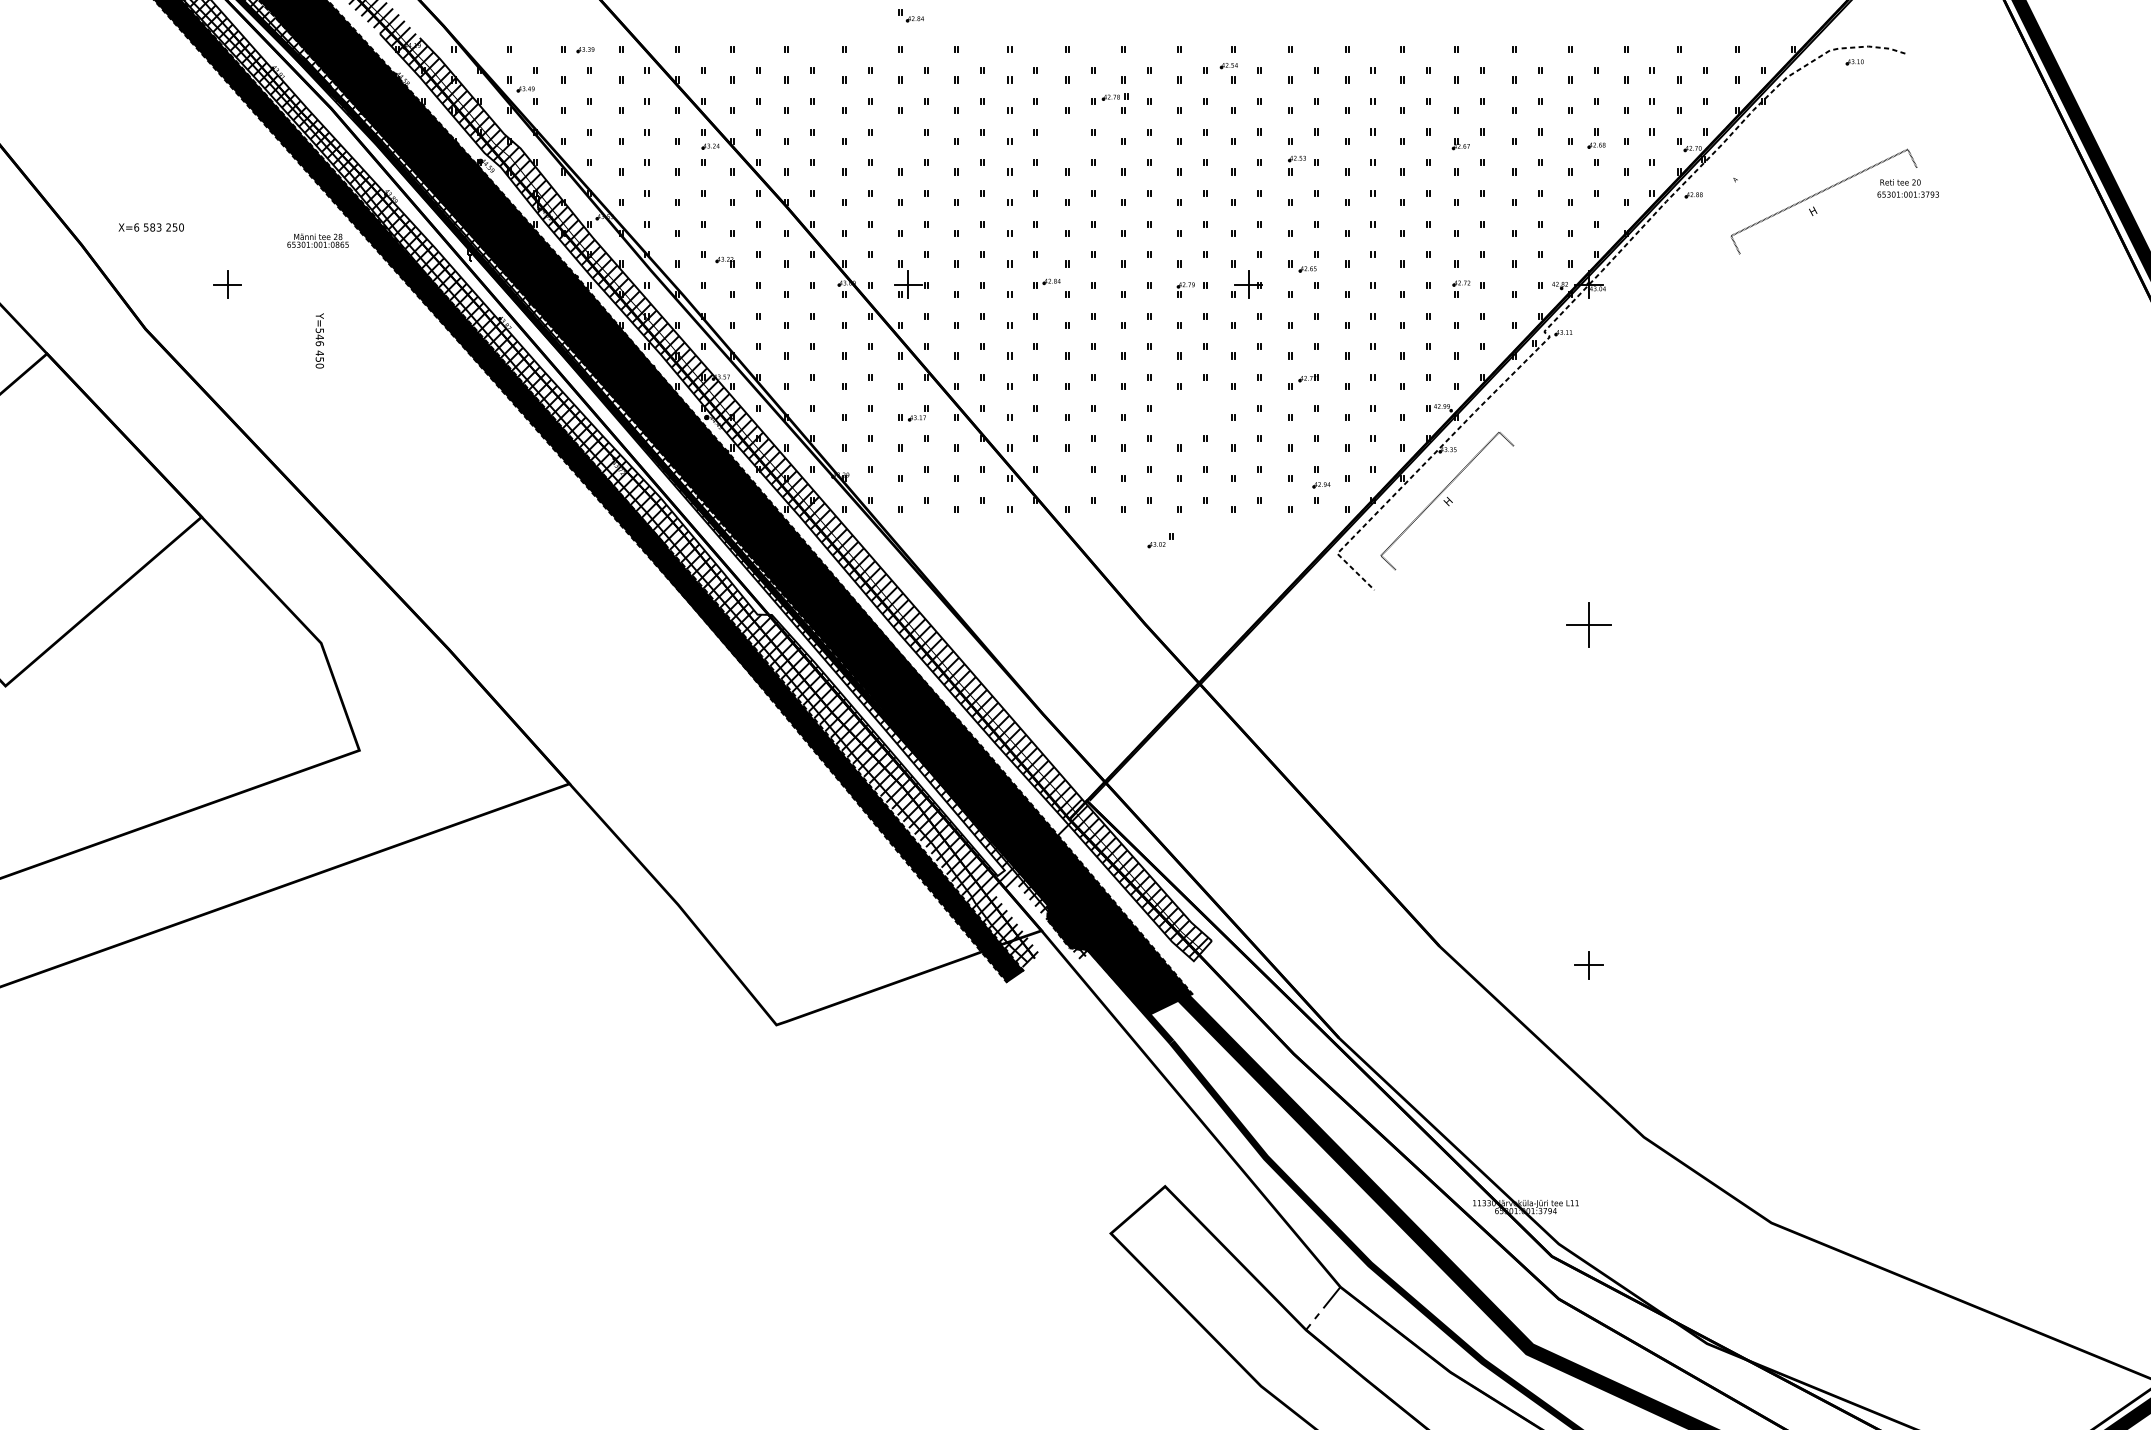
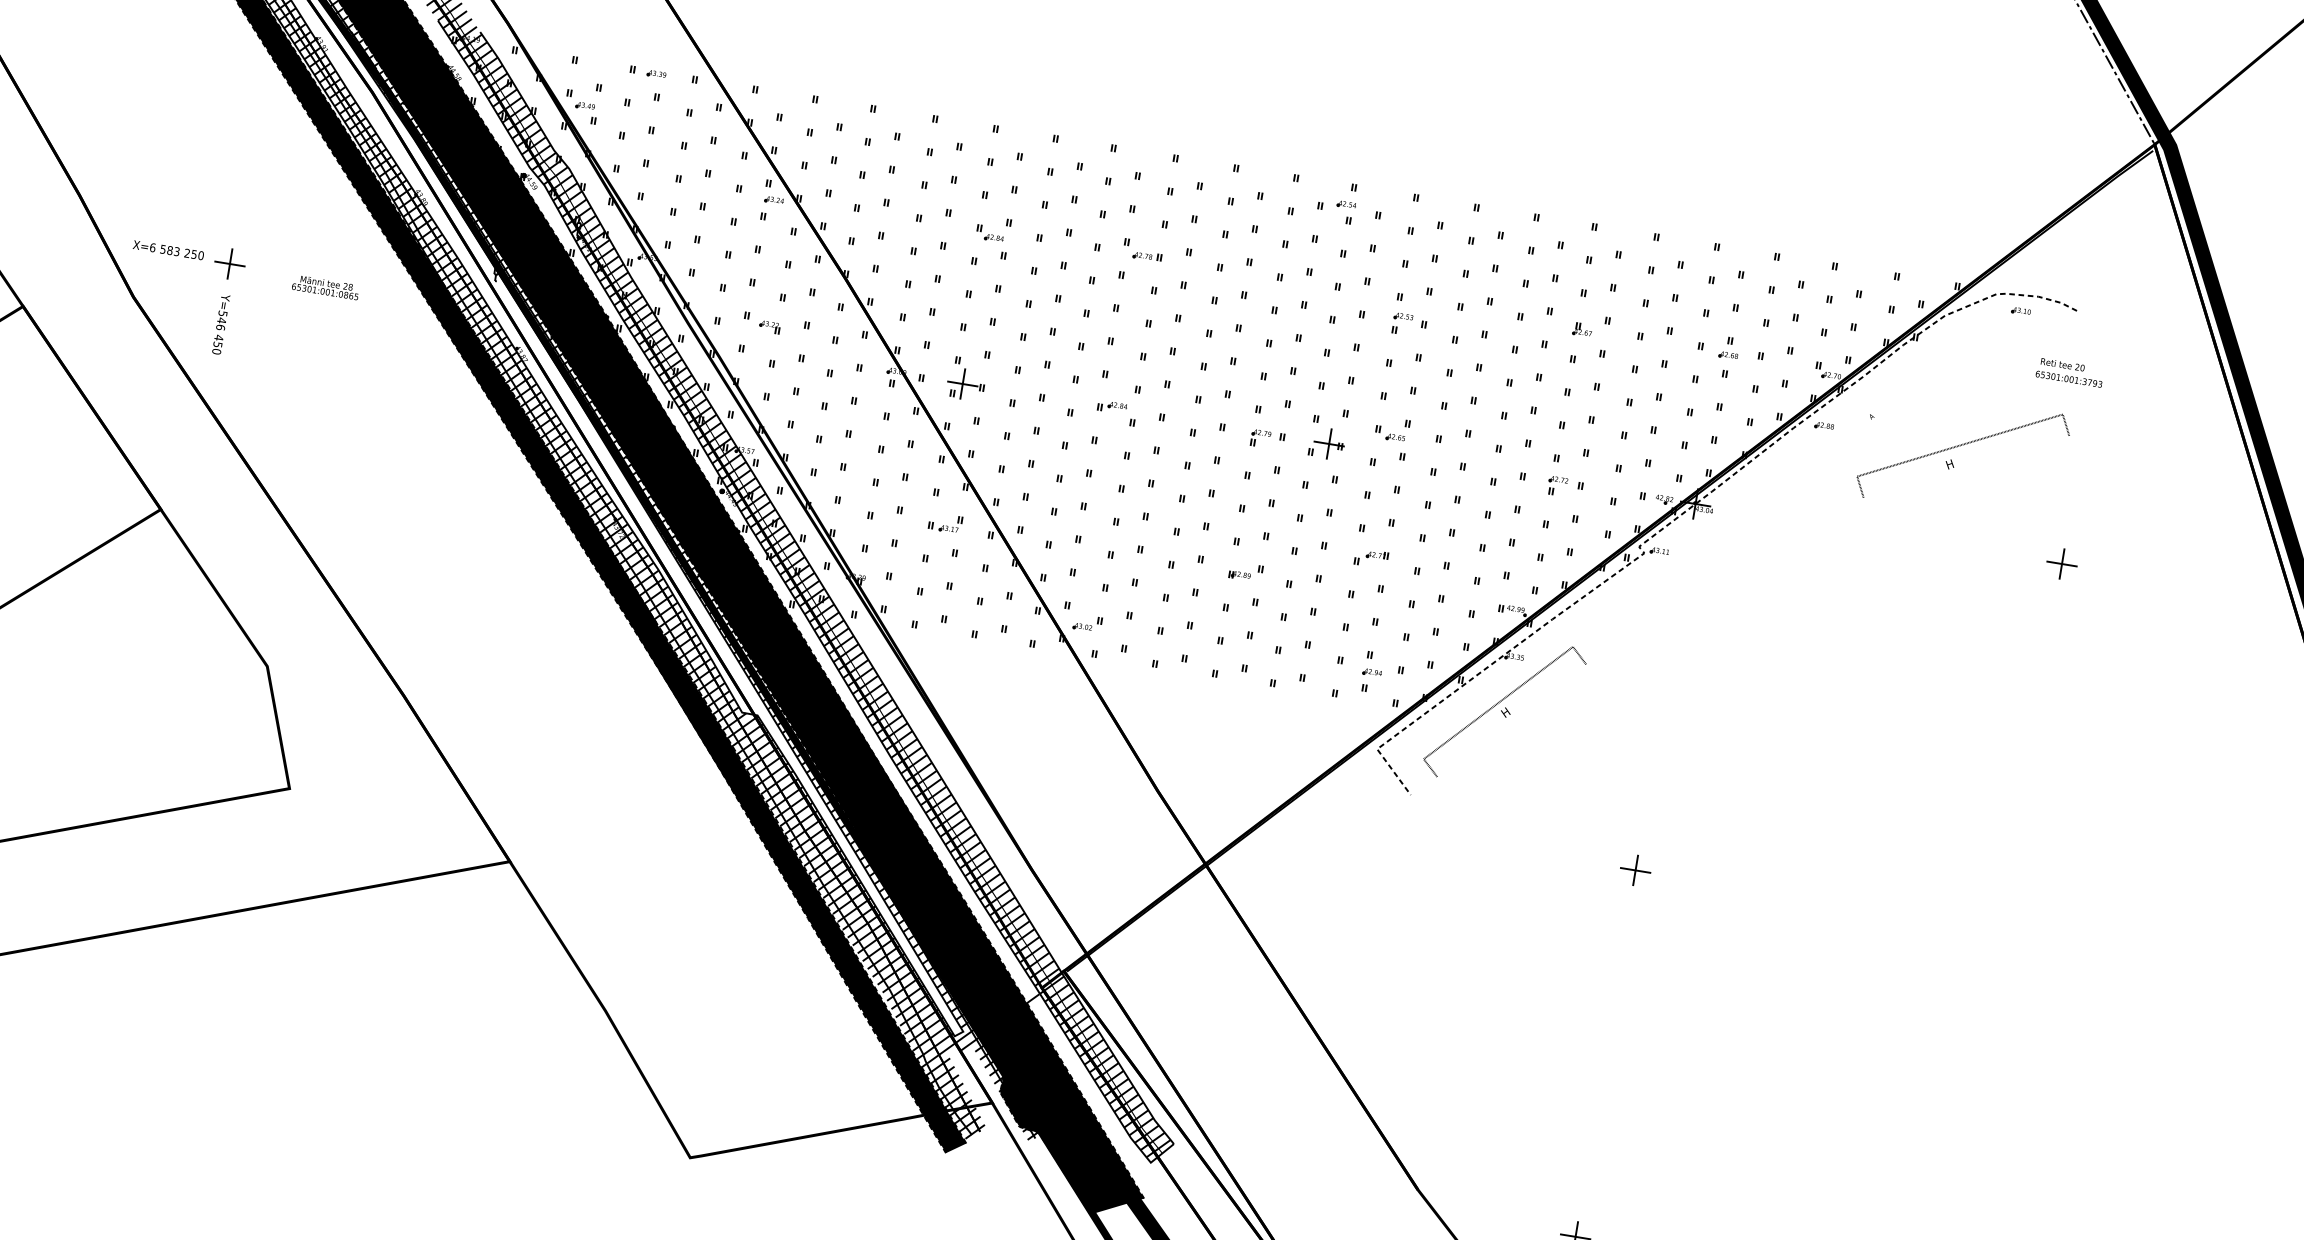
part: (910, 15) -> (989, 233), moved
part: (1114, 96) -> (1146, 255), moved
text: (1907, 188) -> (2069, 372), moved
text: (150, 227) -> (167, 250), moved
text: (317, 240) -> (325, 287), moved
part: (1929, 284) -> (2062, 563), added
text: (319, 340) -> (220, 324), moved
part: (1192, 412) -> (1246, 571), added
part: (1160, 540) -> (1087, 623), moved
part: (1588, 624) -> (1635, 869), size x0.62

